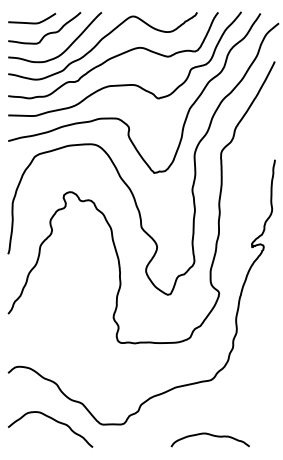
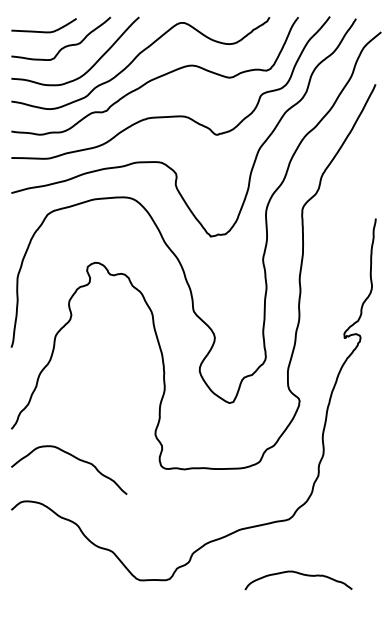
curve: (55, 421) -> (76, 459), moved
curve: (210, 435) -> (298, 574), moved

